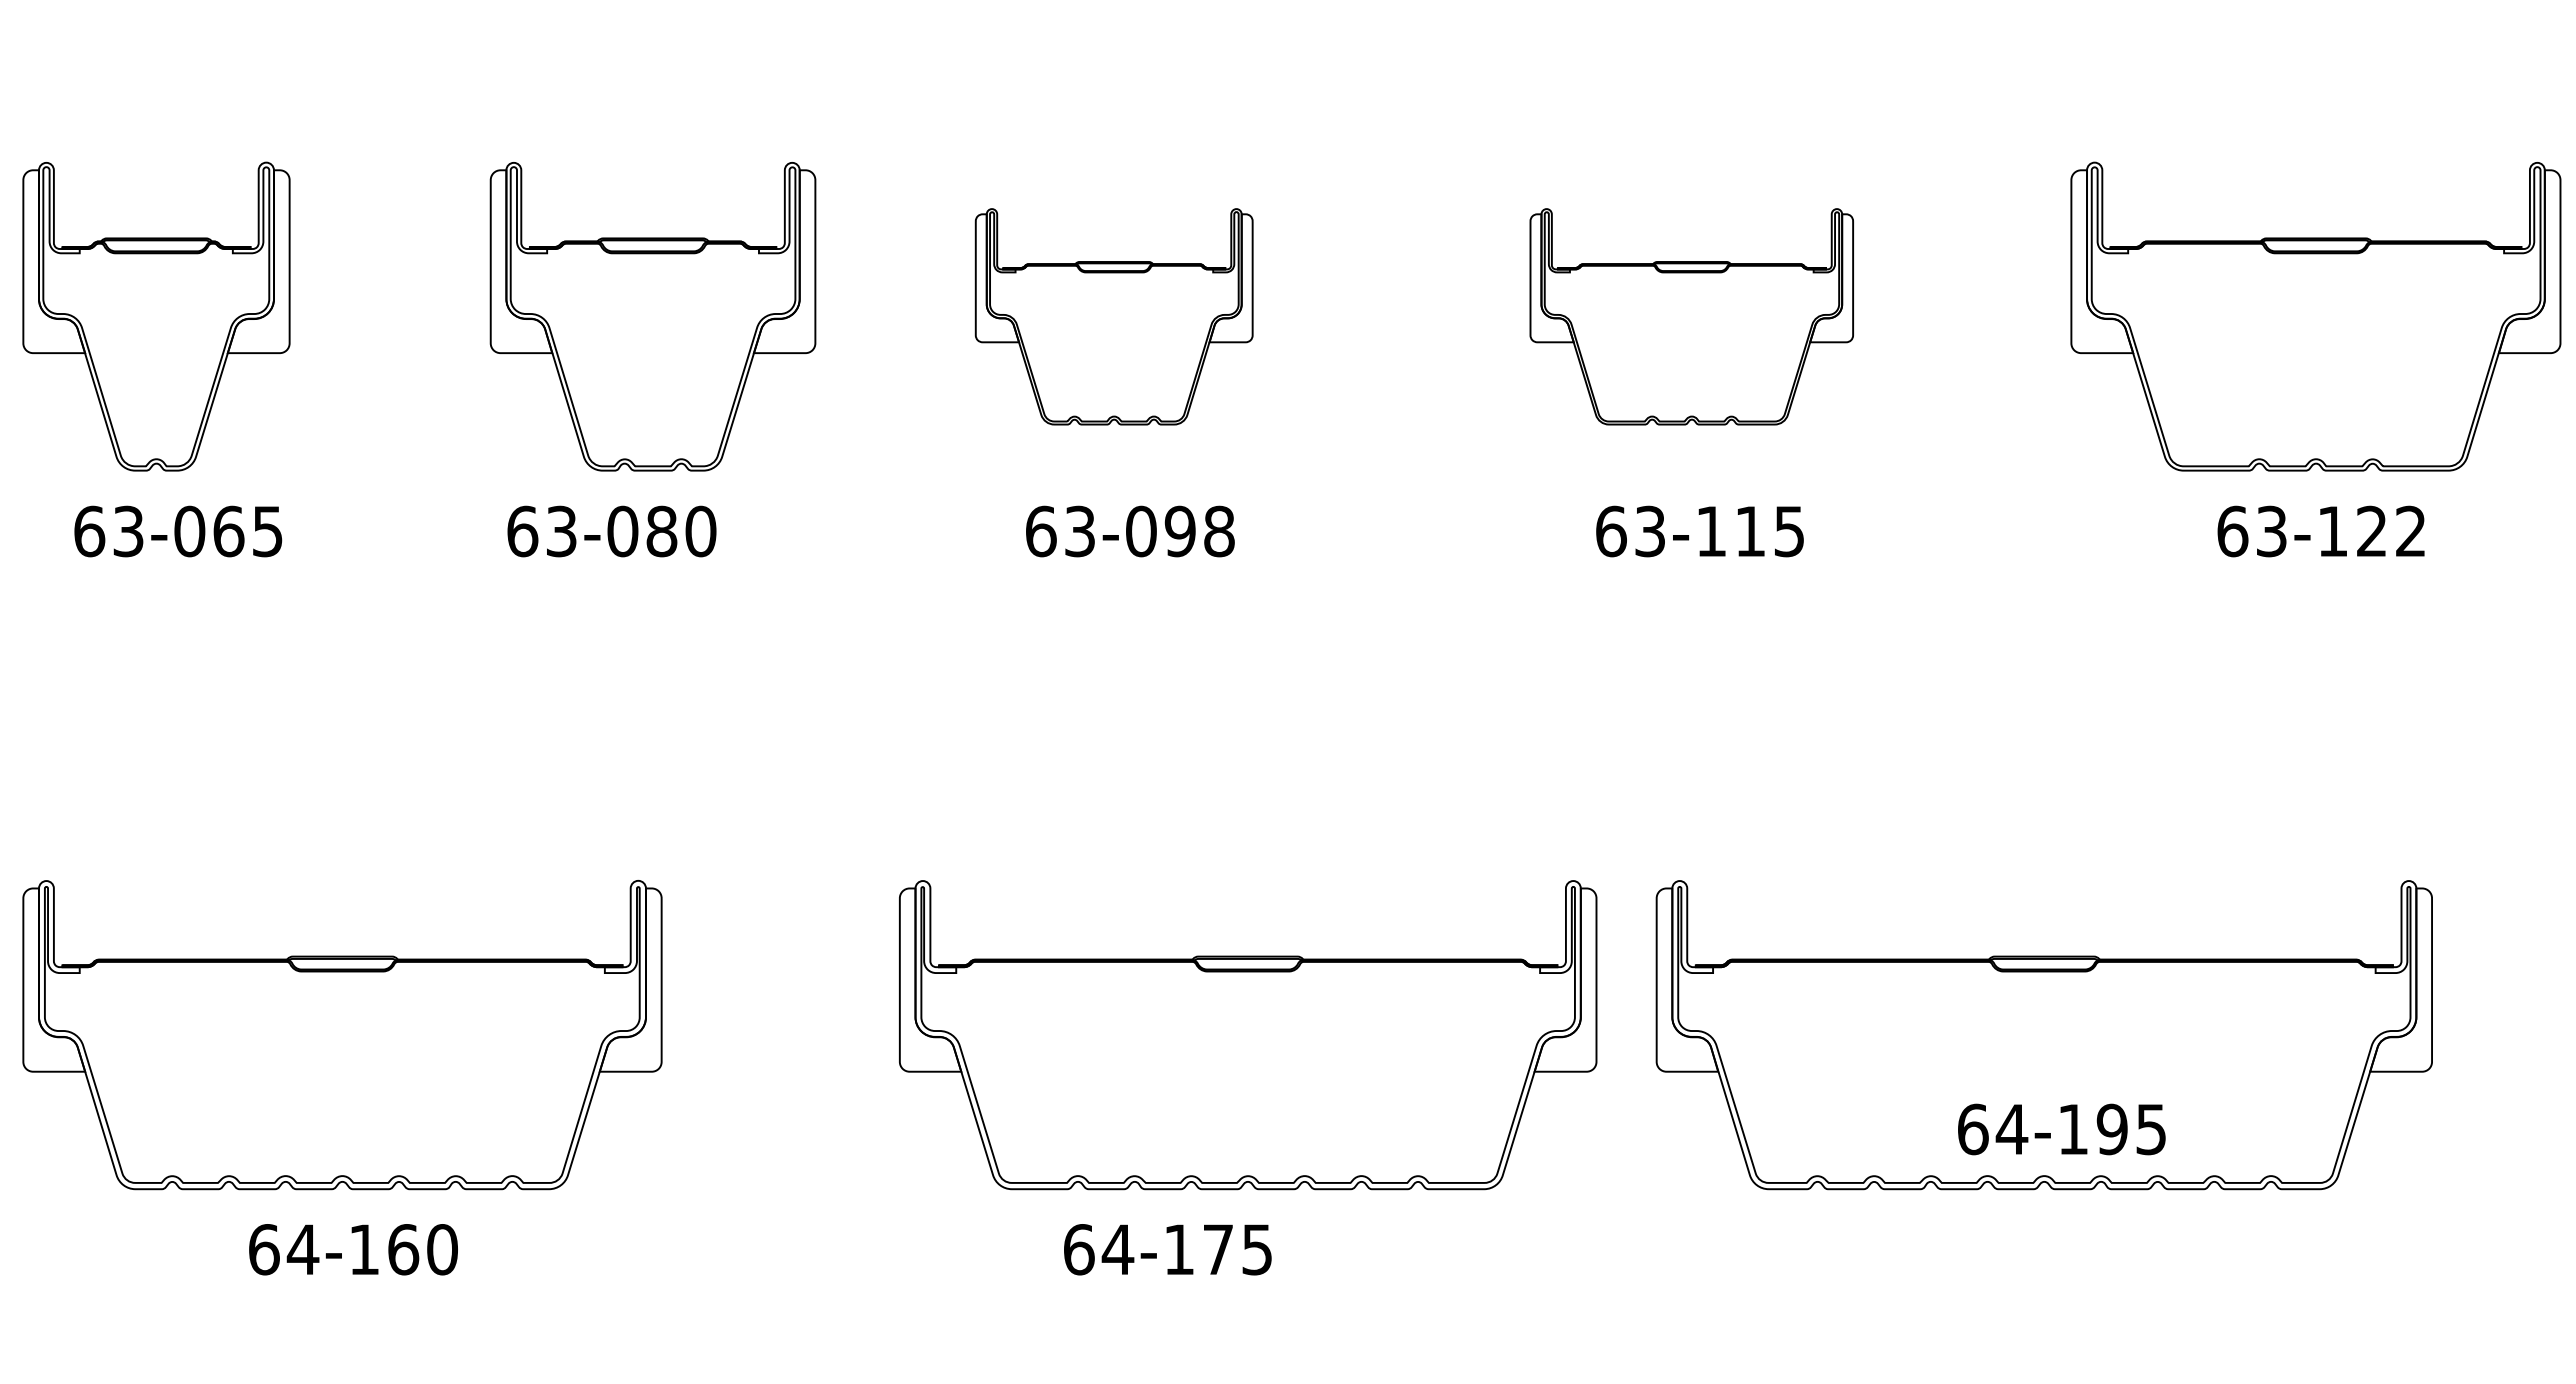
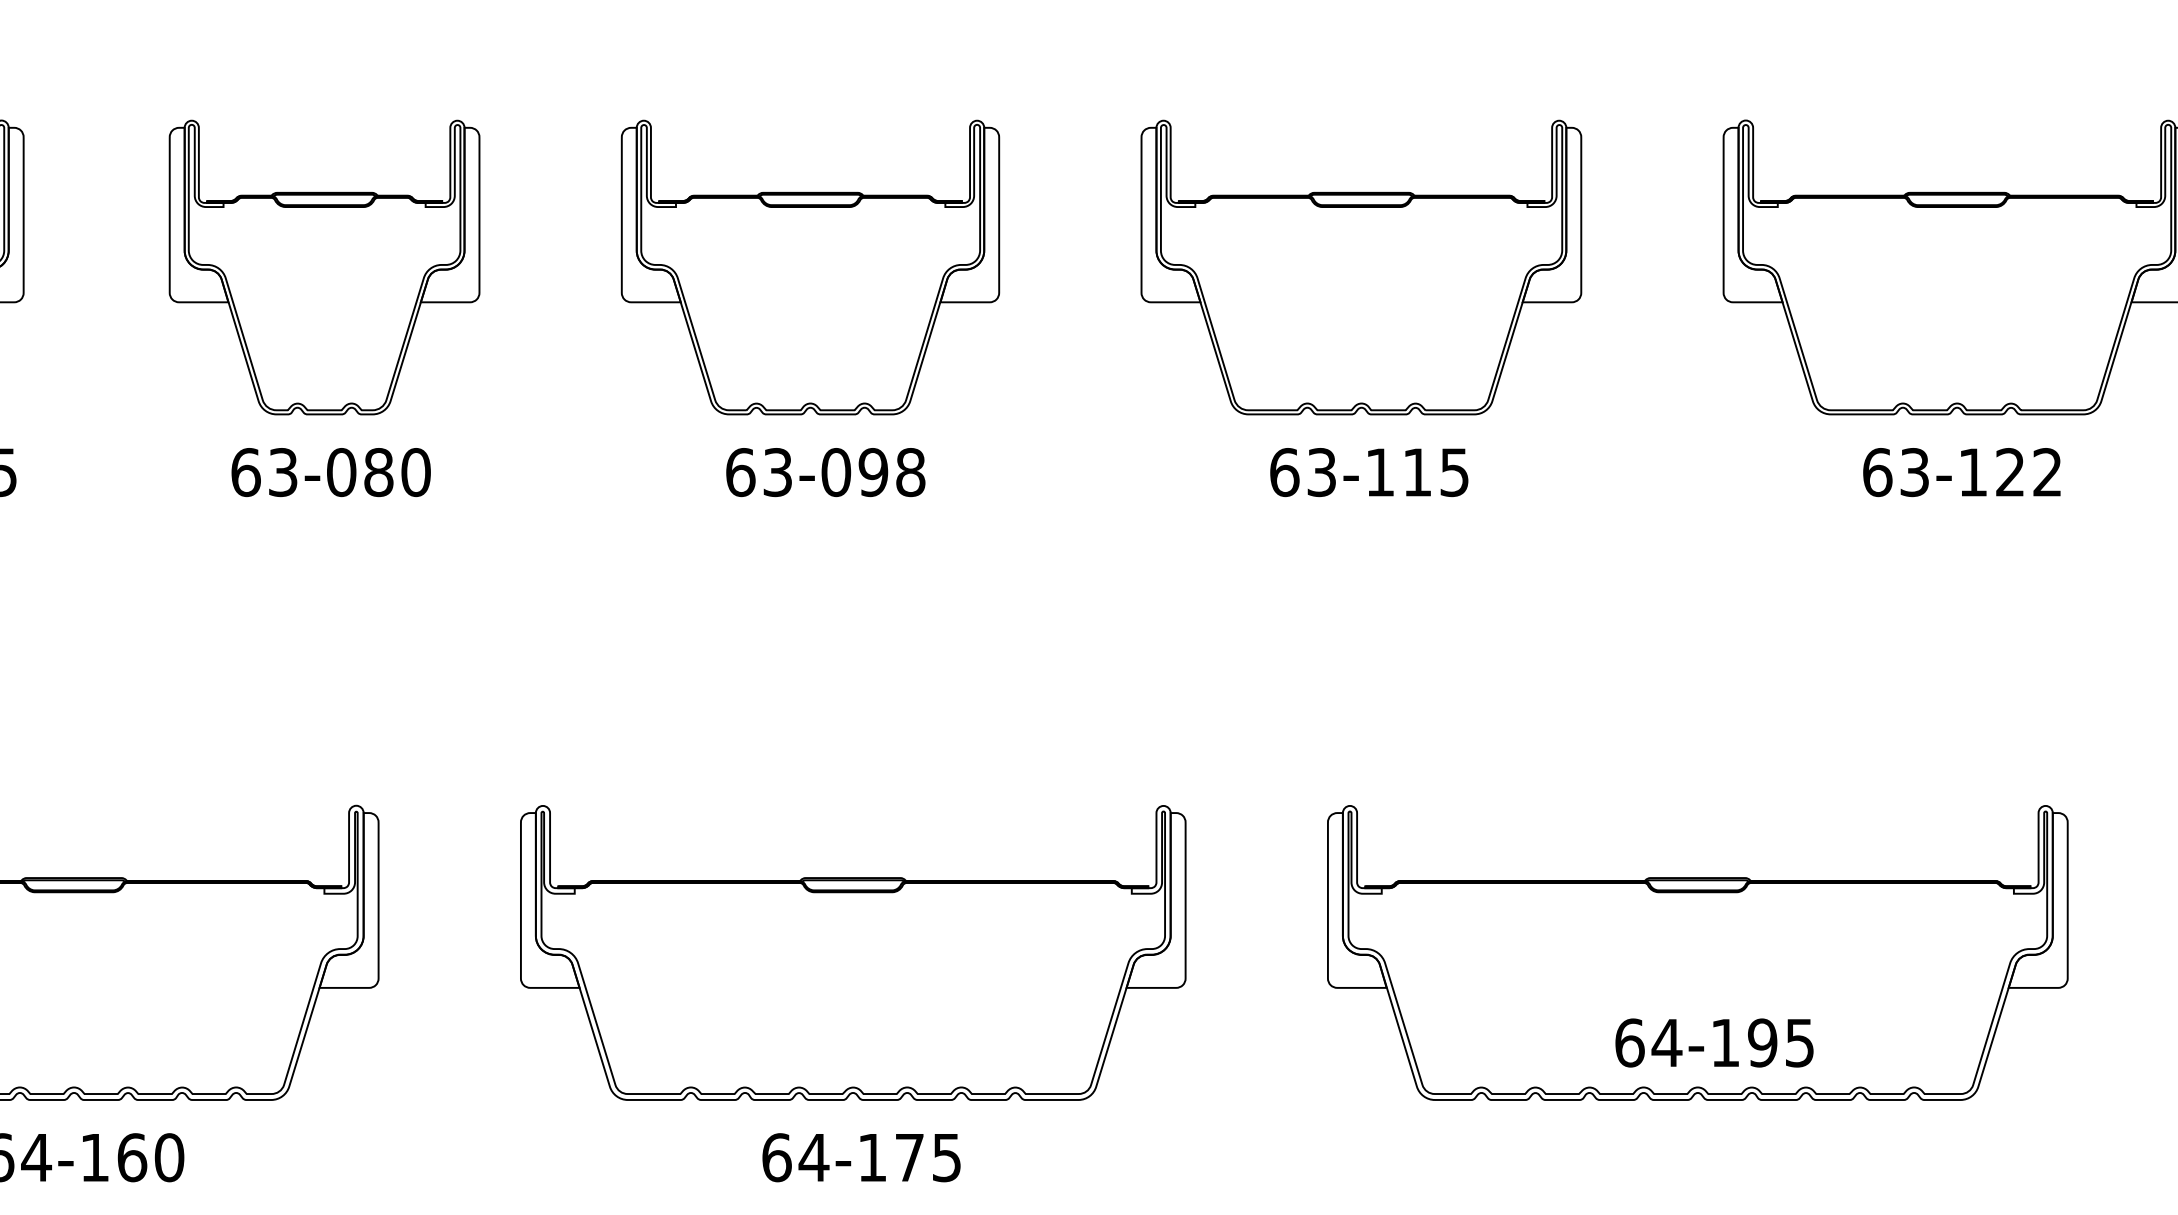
part: (652, 316) -> (324, 267), moved
part: (1113, 316) -> (809, 267), size x1.43
part: (1691, 316) -> (1361, 267), size x1.43
part: (1248, 1035) -> (853, 953), moved

